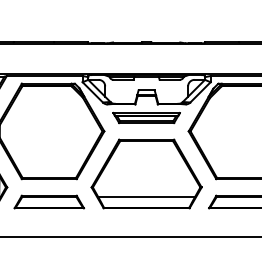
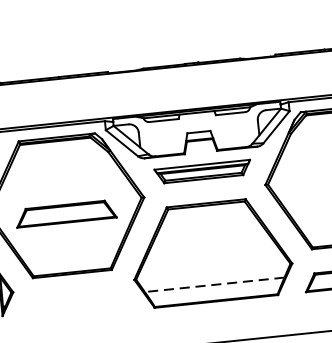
line: (146, 196) -> (214, 284), solid -> dashed
part: (49, 201) -> (66, 212), moved

